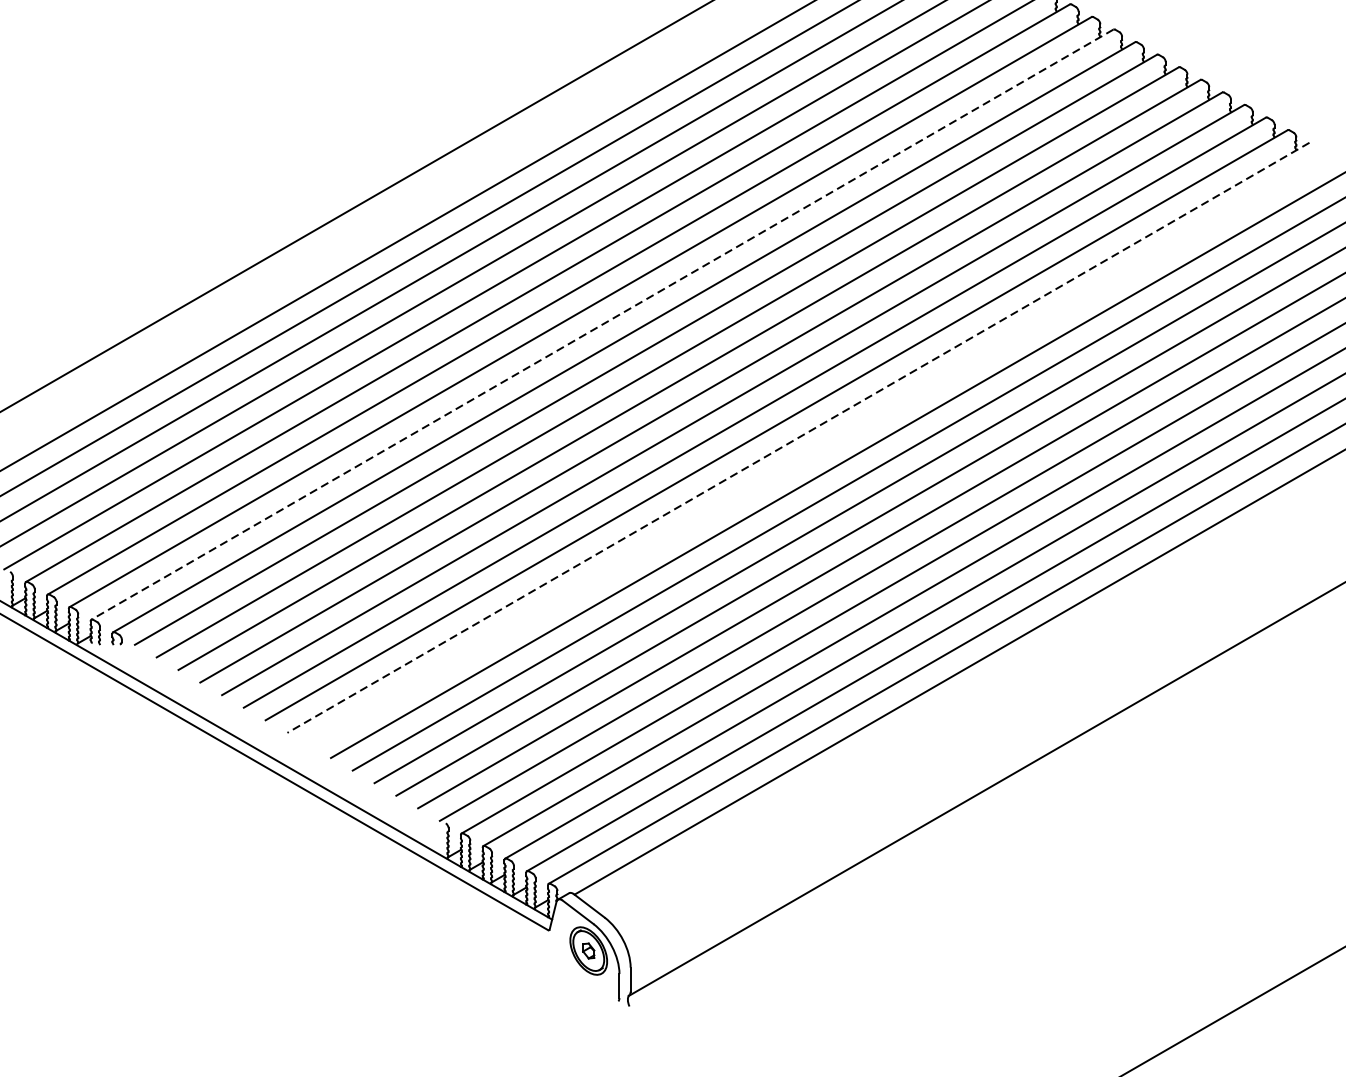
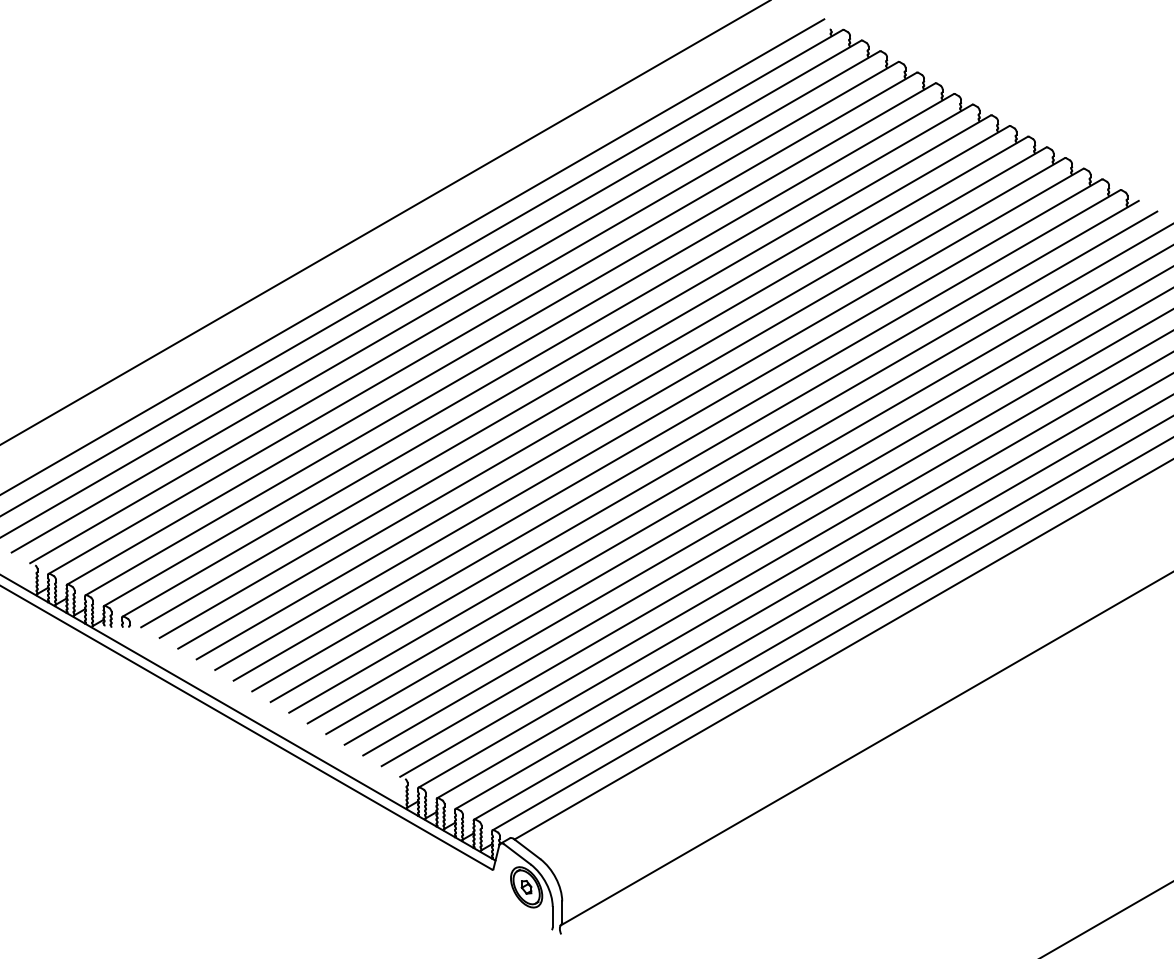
line: (601, 324) -> (537, 355), dashed -> solid
line: (798, 437) -> (704, 451), dashed -> solid
line: (820, 449) -> (723, 461), added

